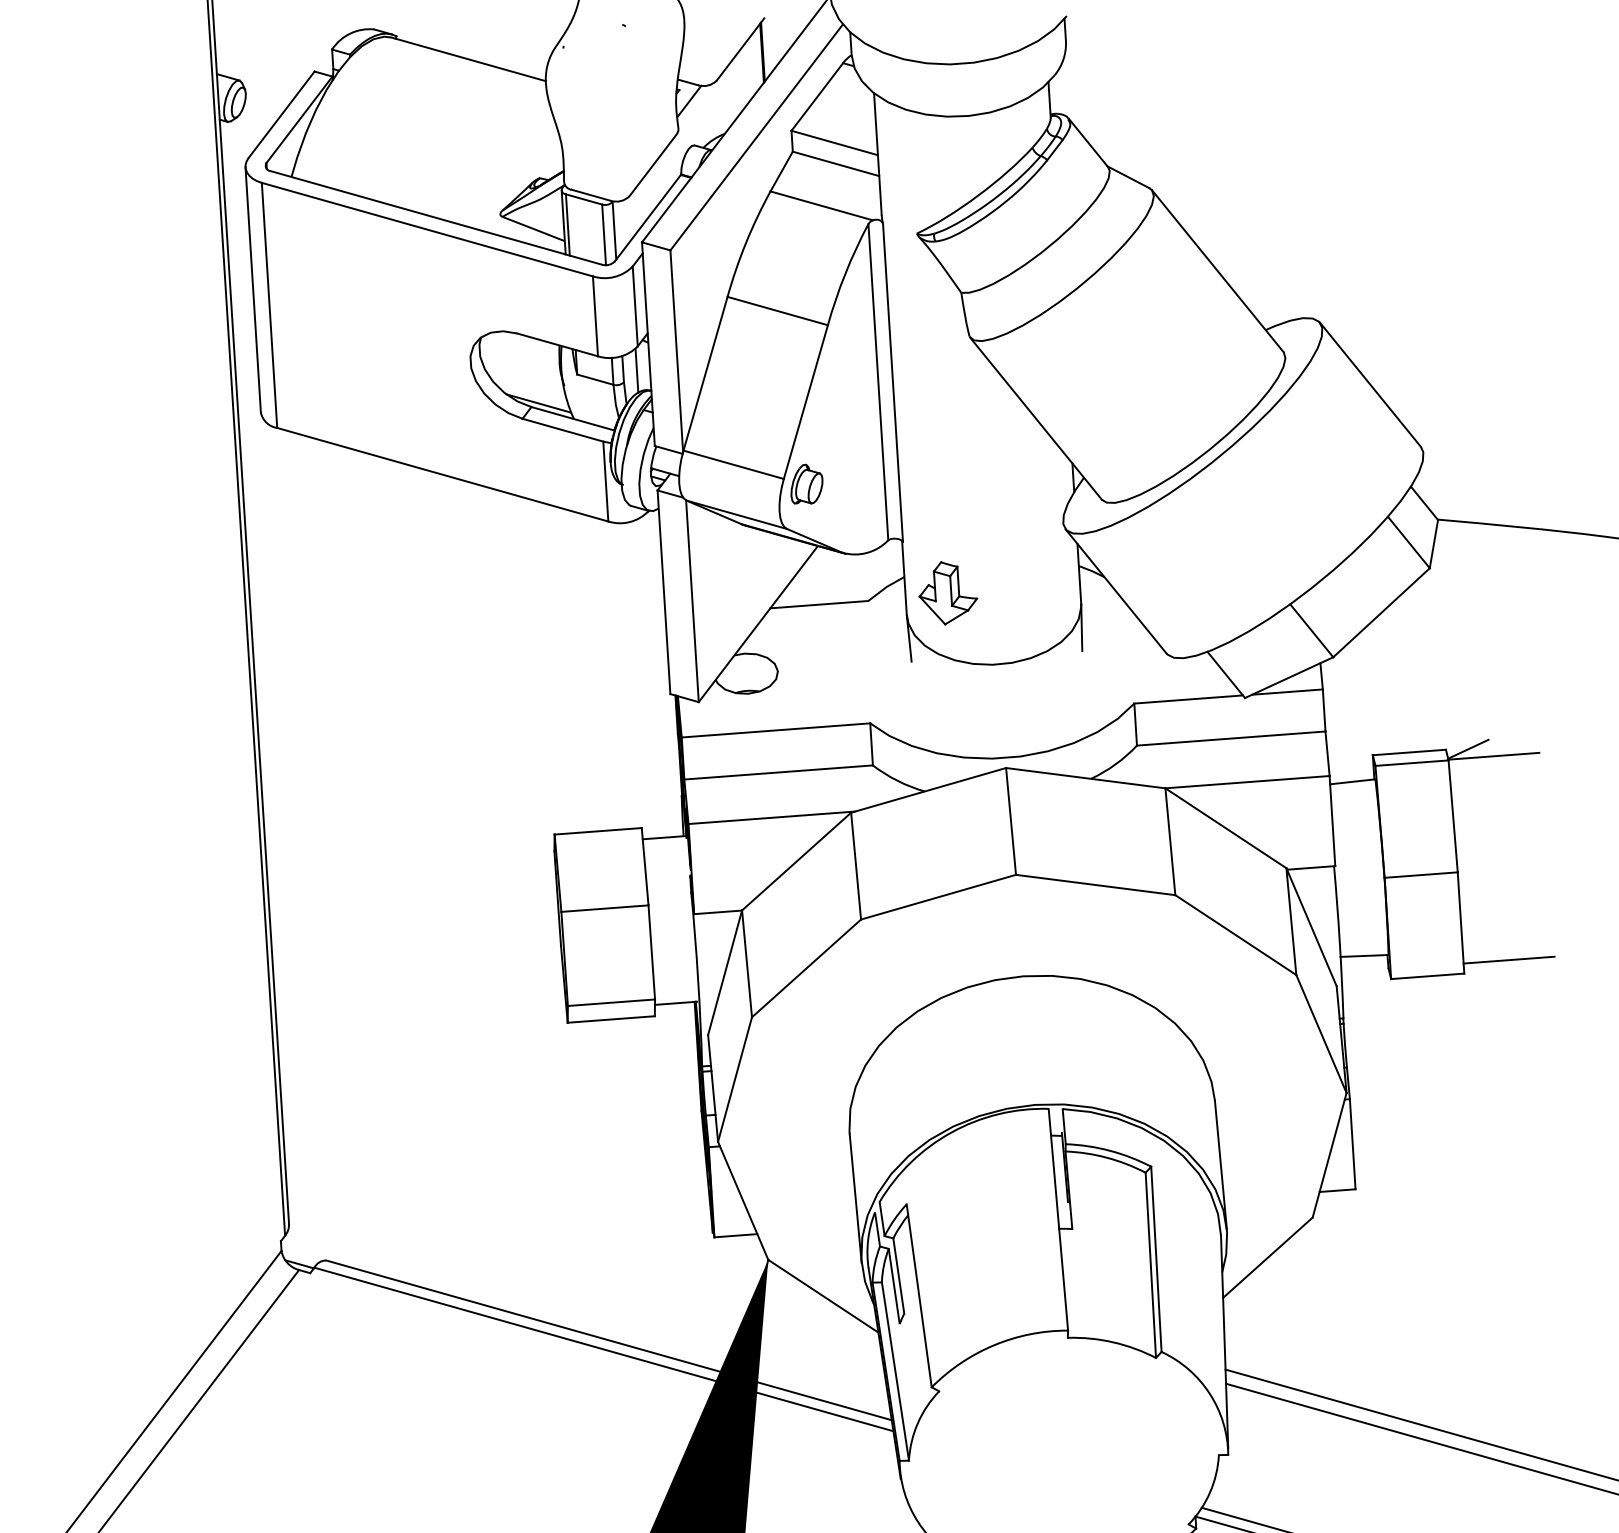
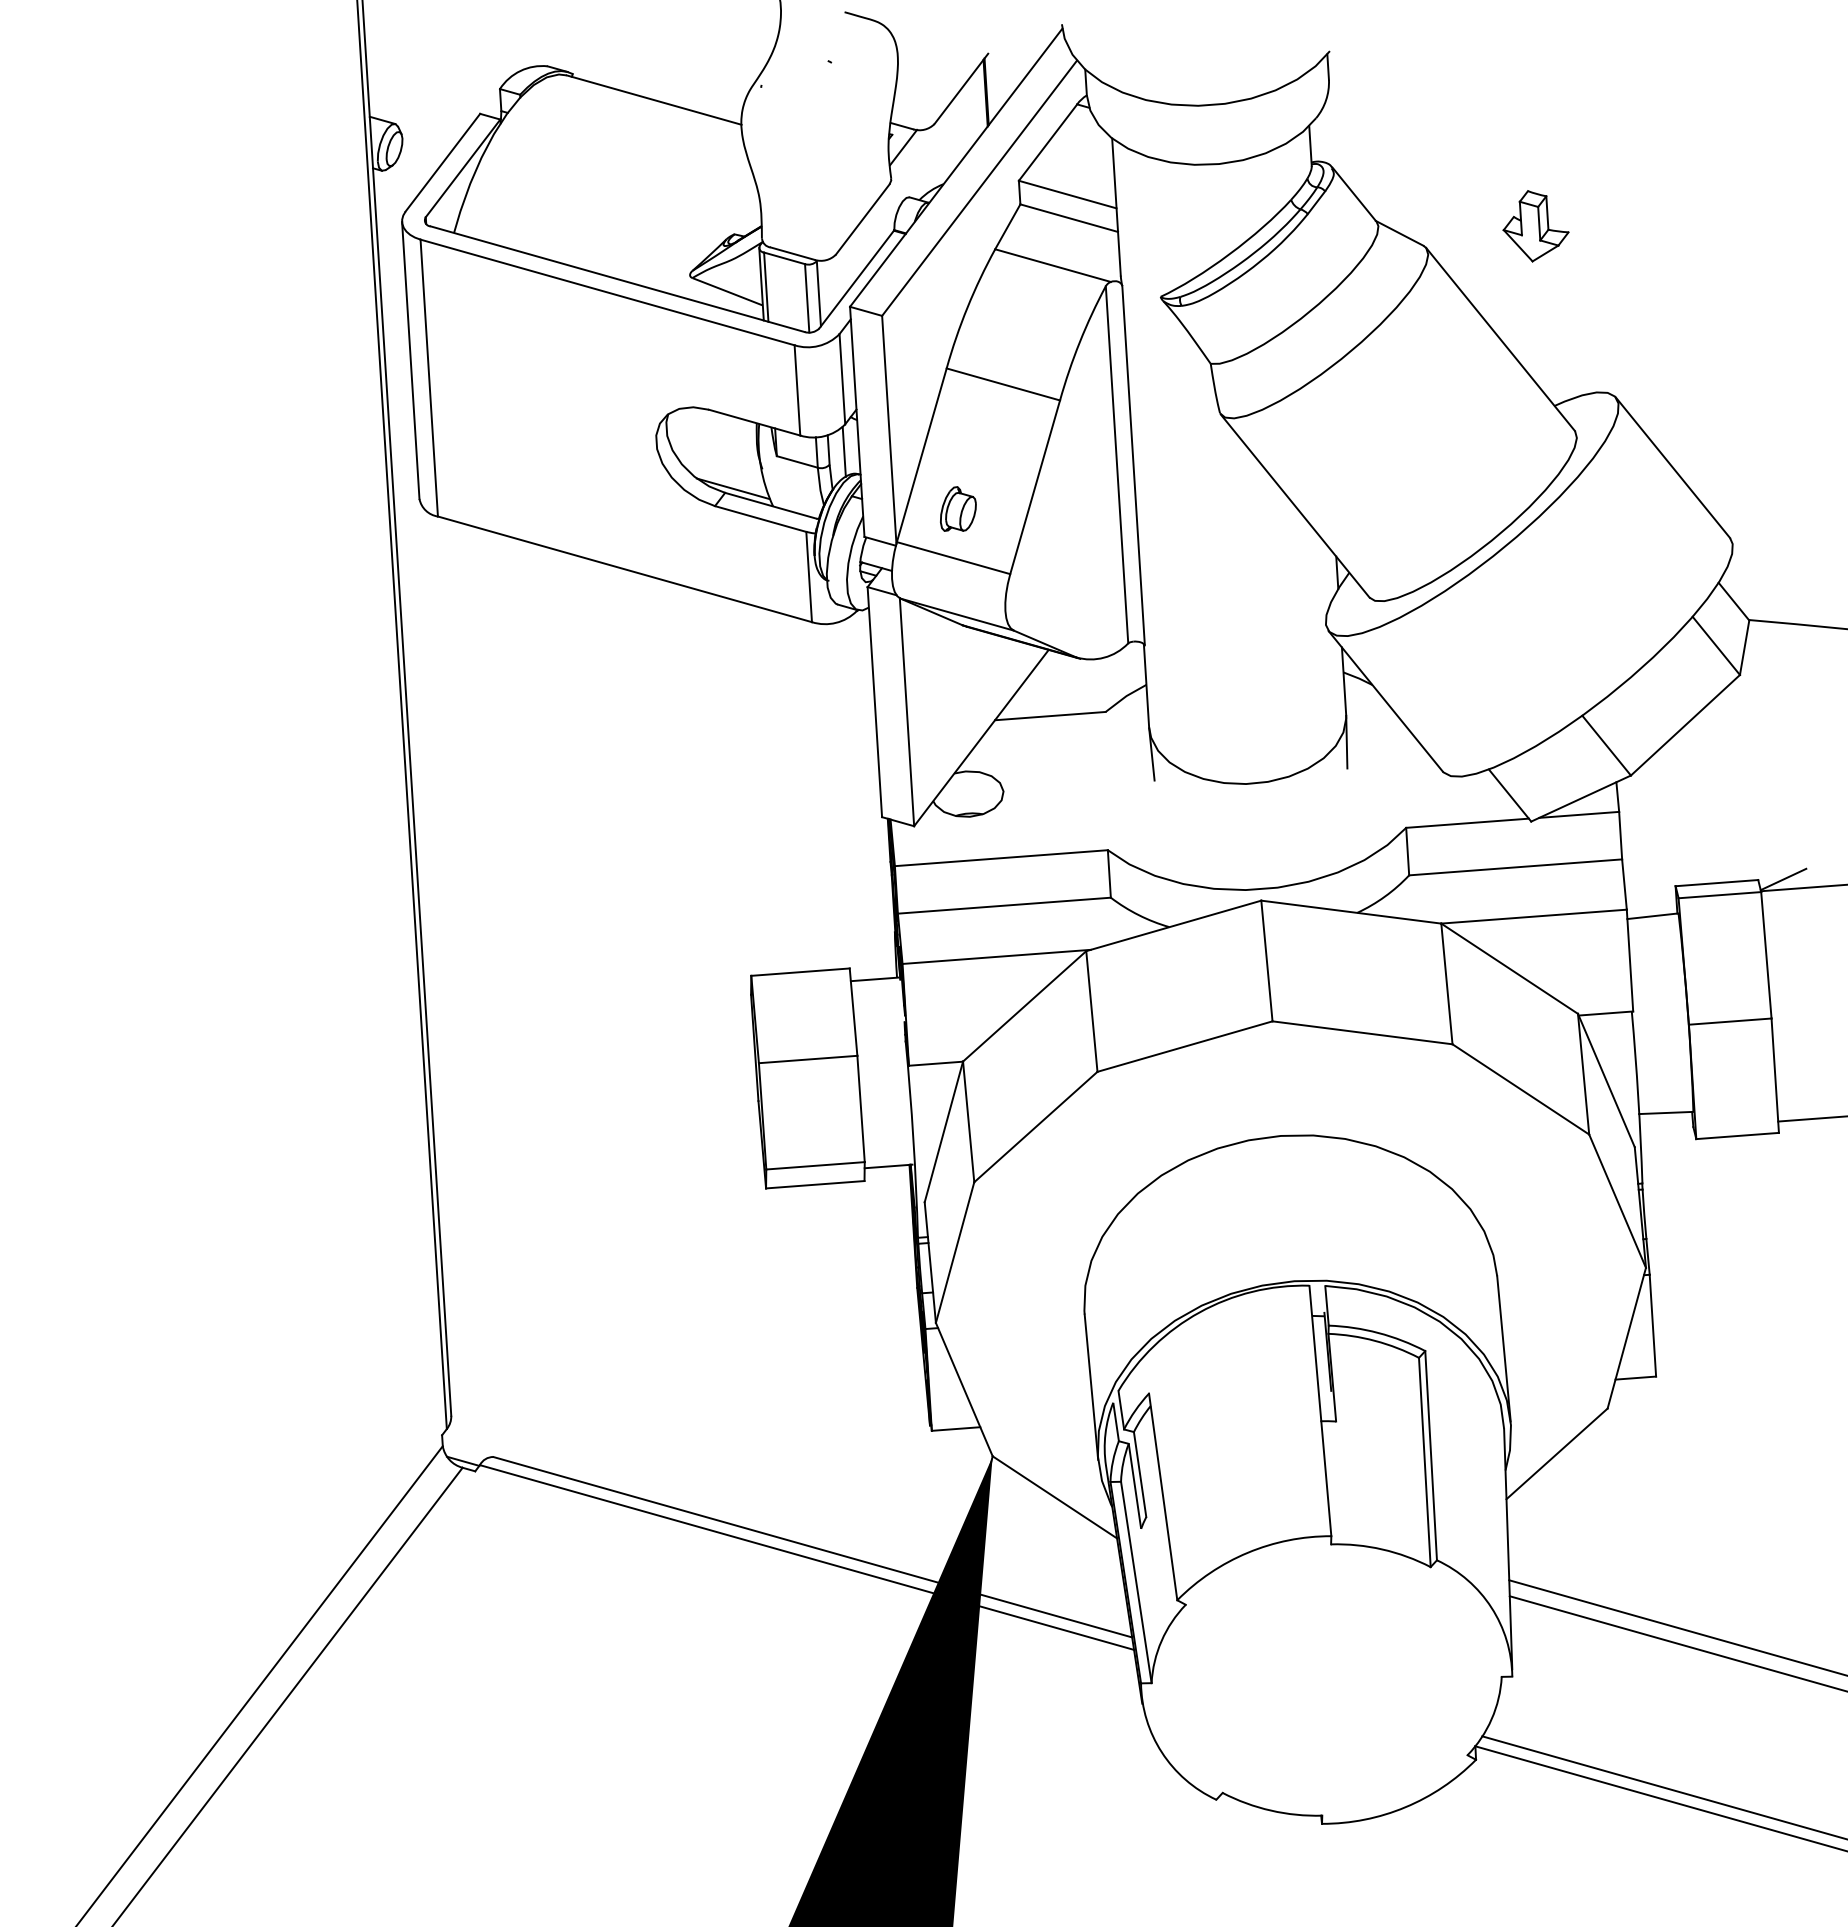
part: (807, 483) -> (958, 508), moved
part: (947, 593) -> (1535, 226), moved

